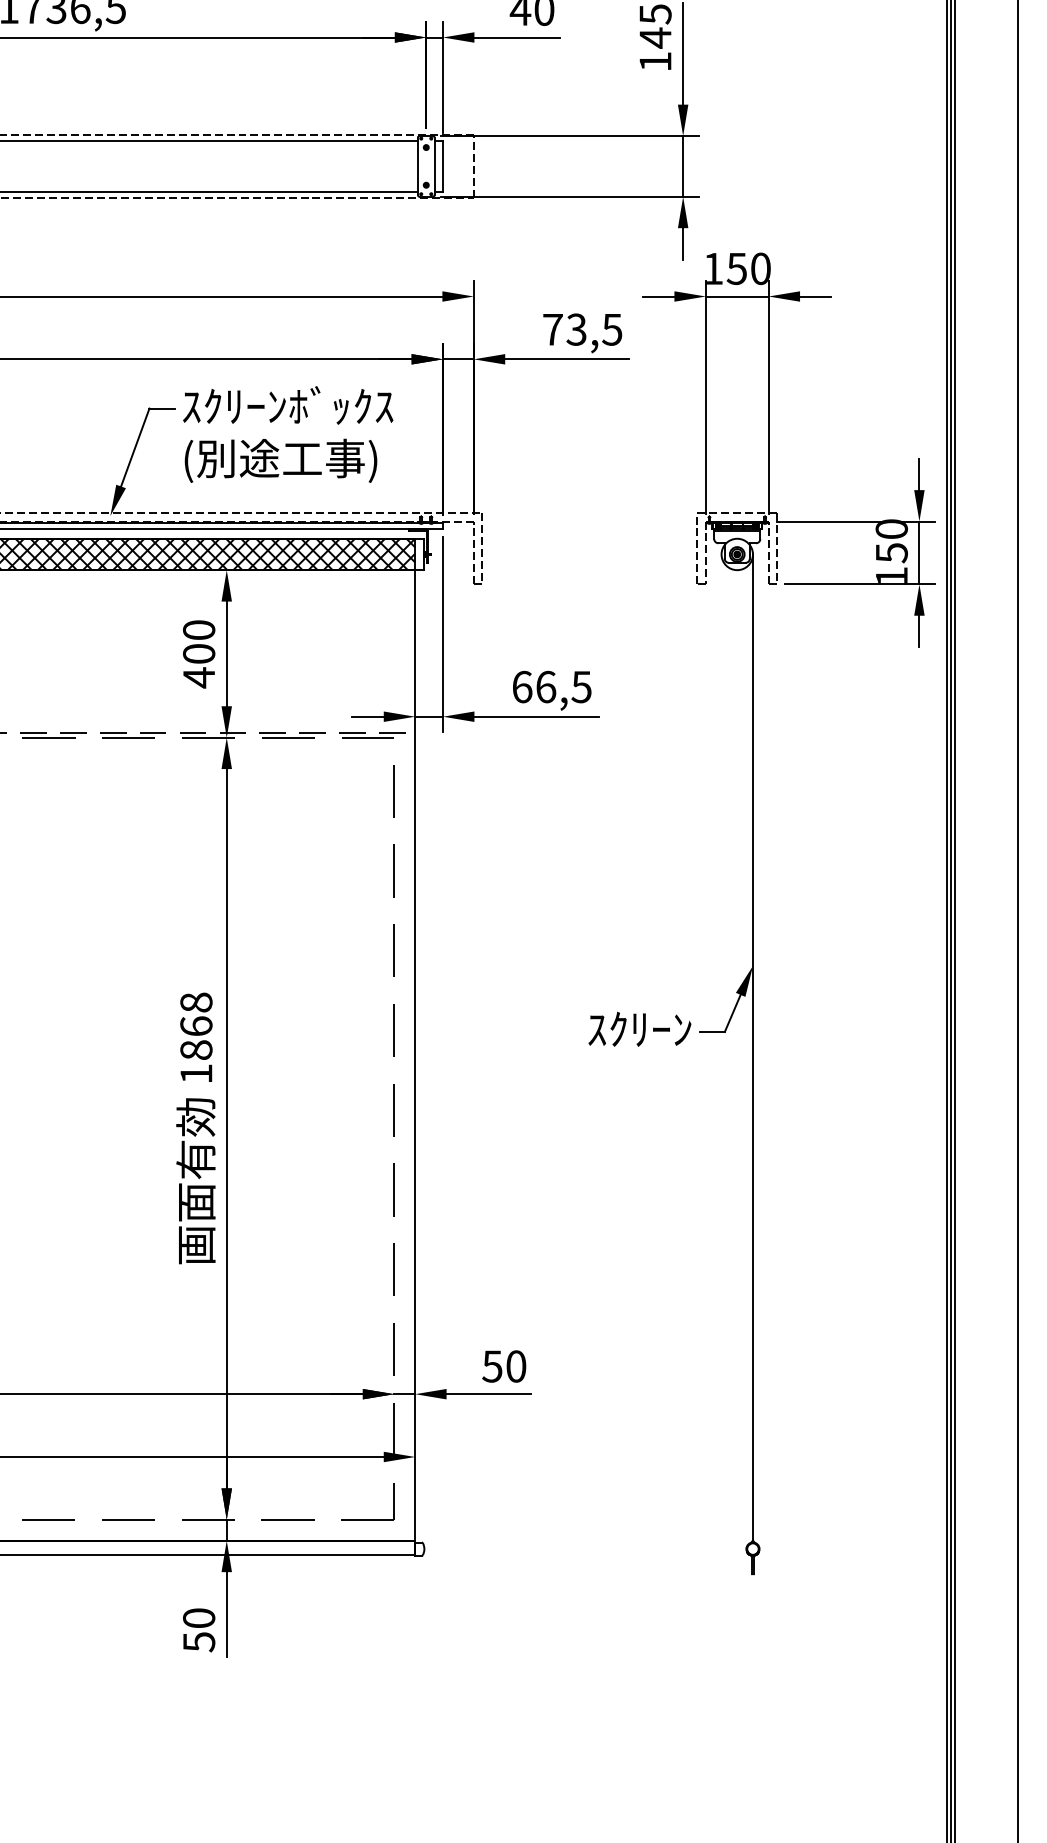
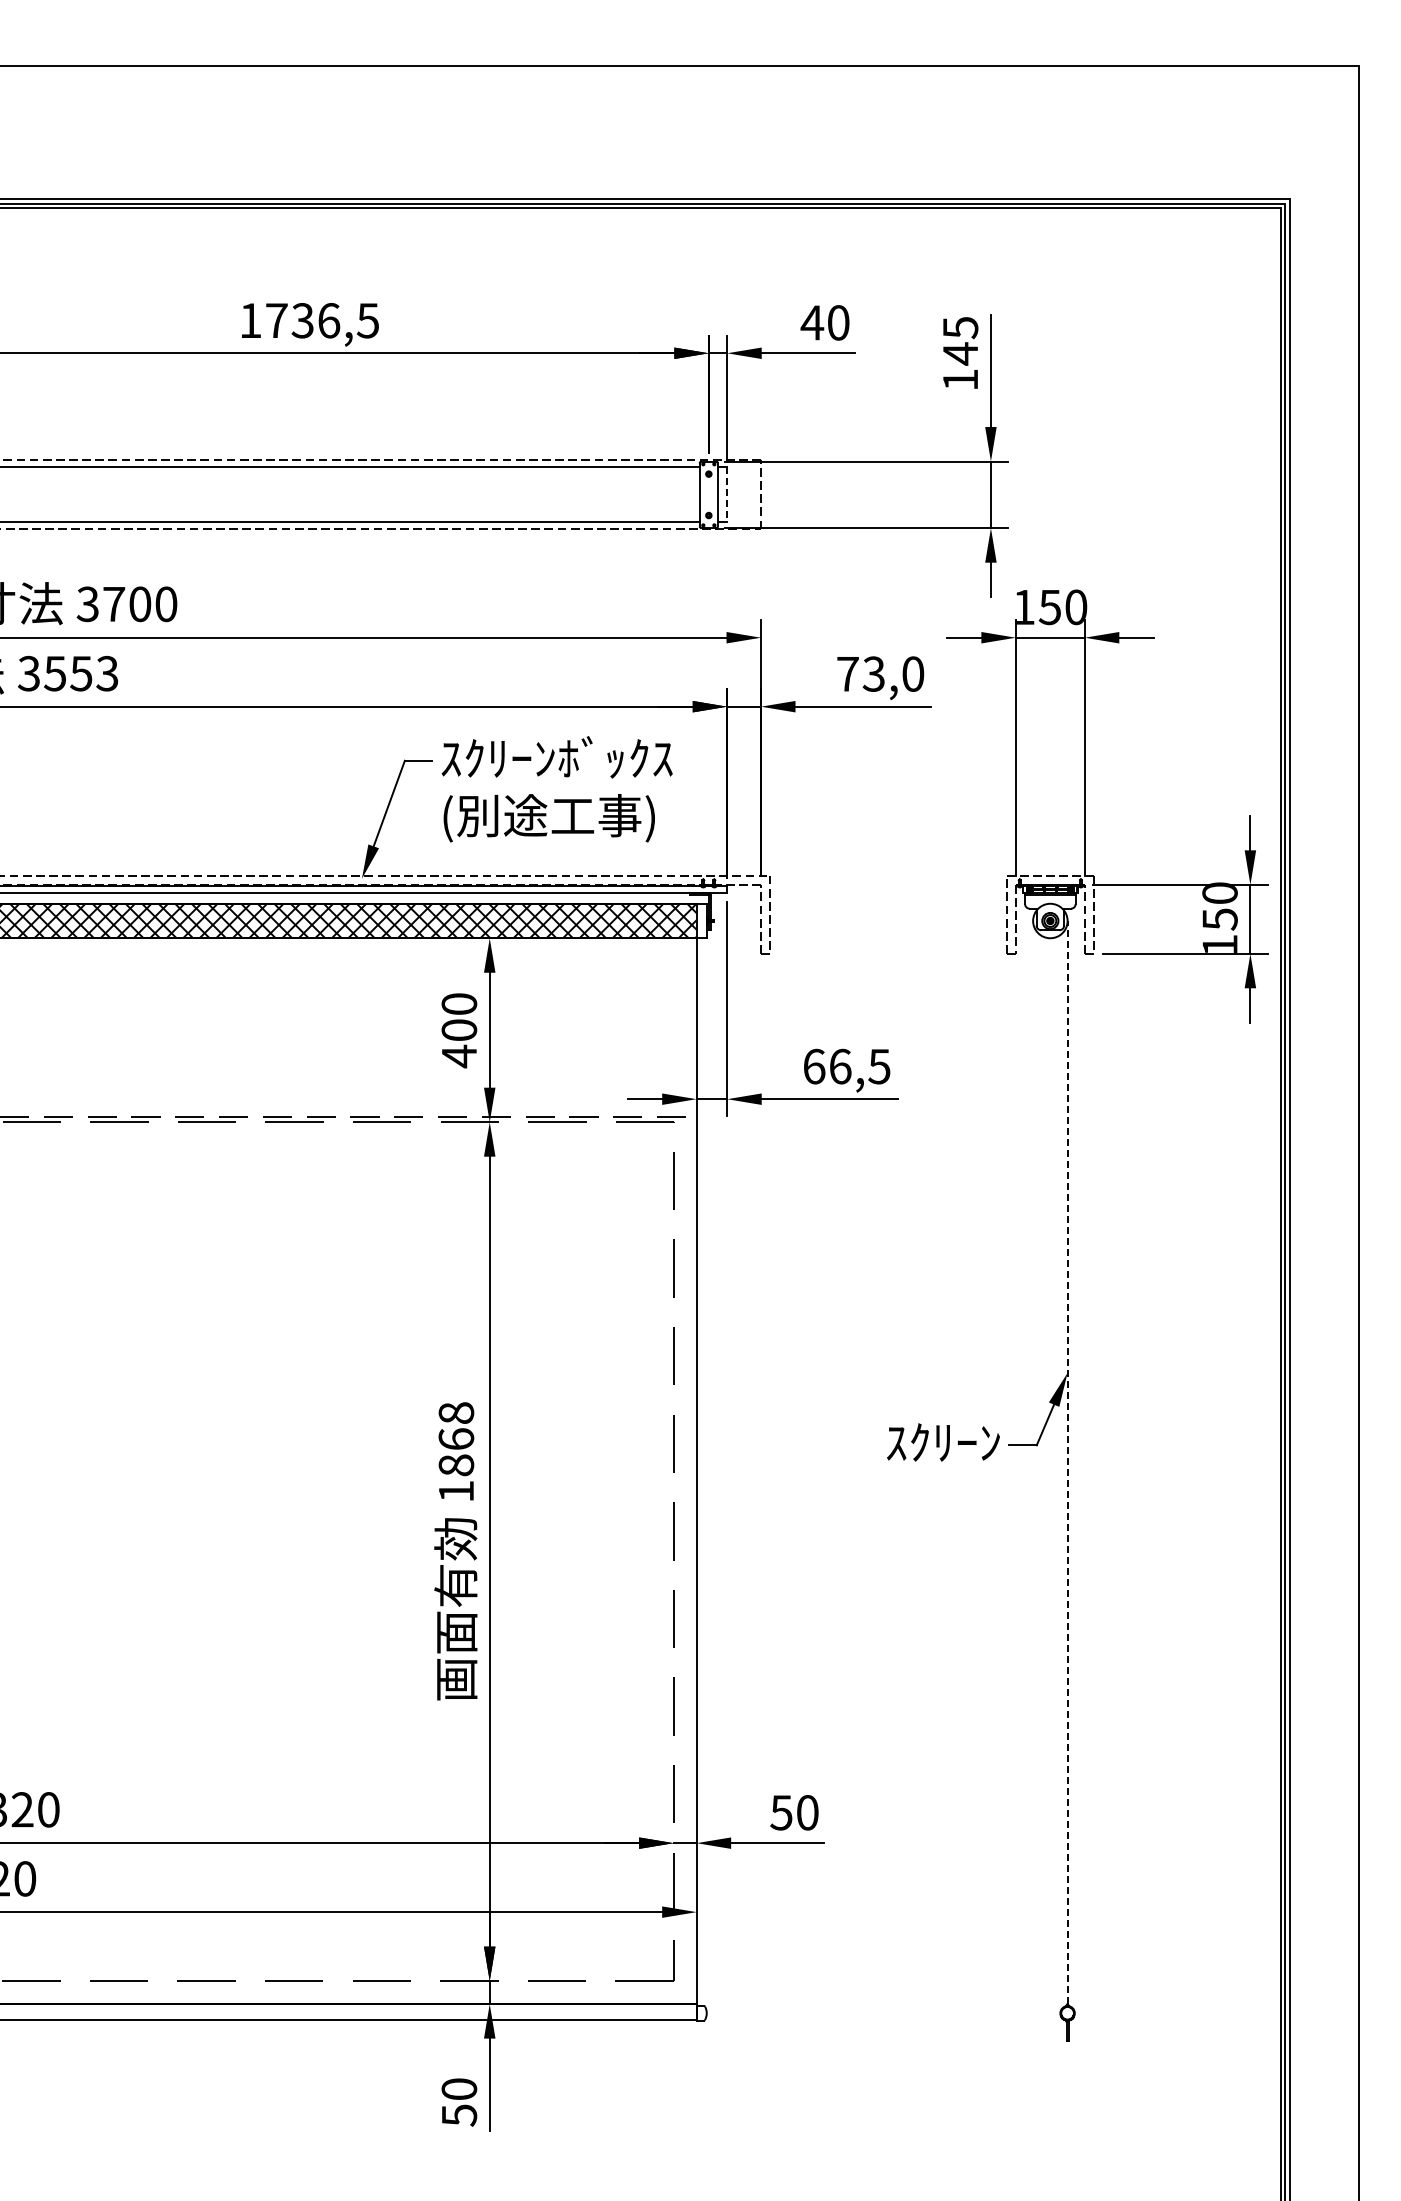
line: (443, 166) -> (727, 494), solid -> dashed
text: (611, 329) -> (912, 673), 73,5 -> 73,0
line: (752, 1047) -> (1067, 1462), solid -> dashed

